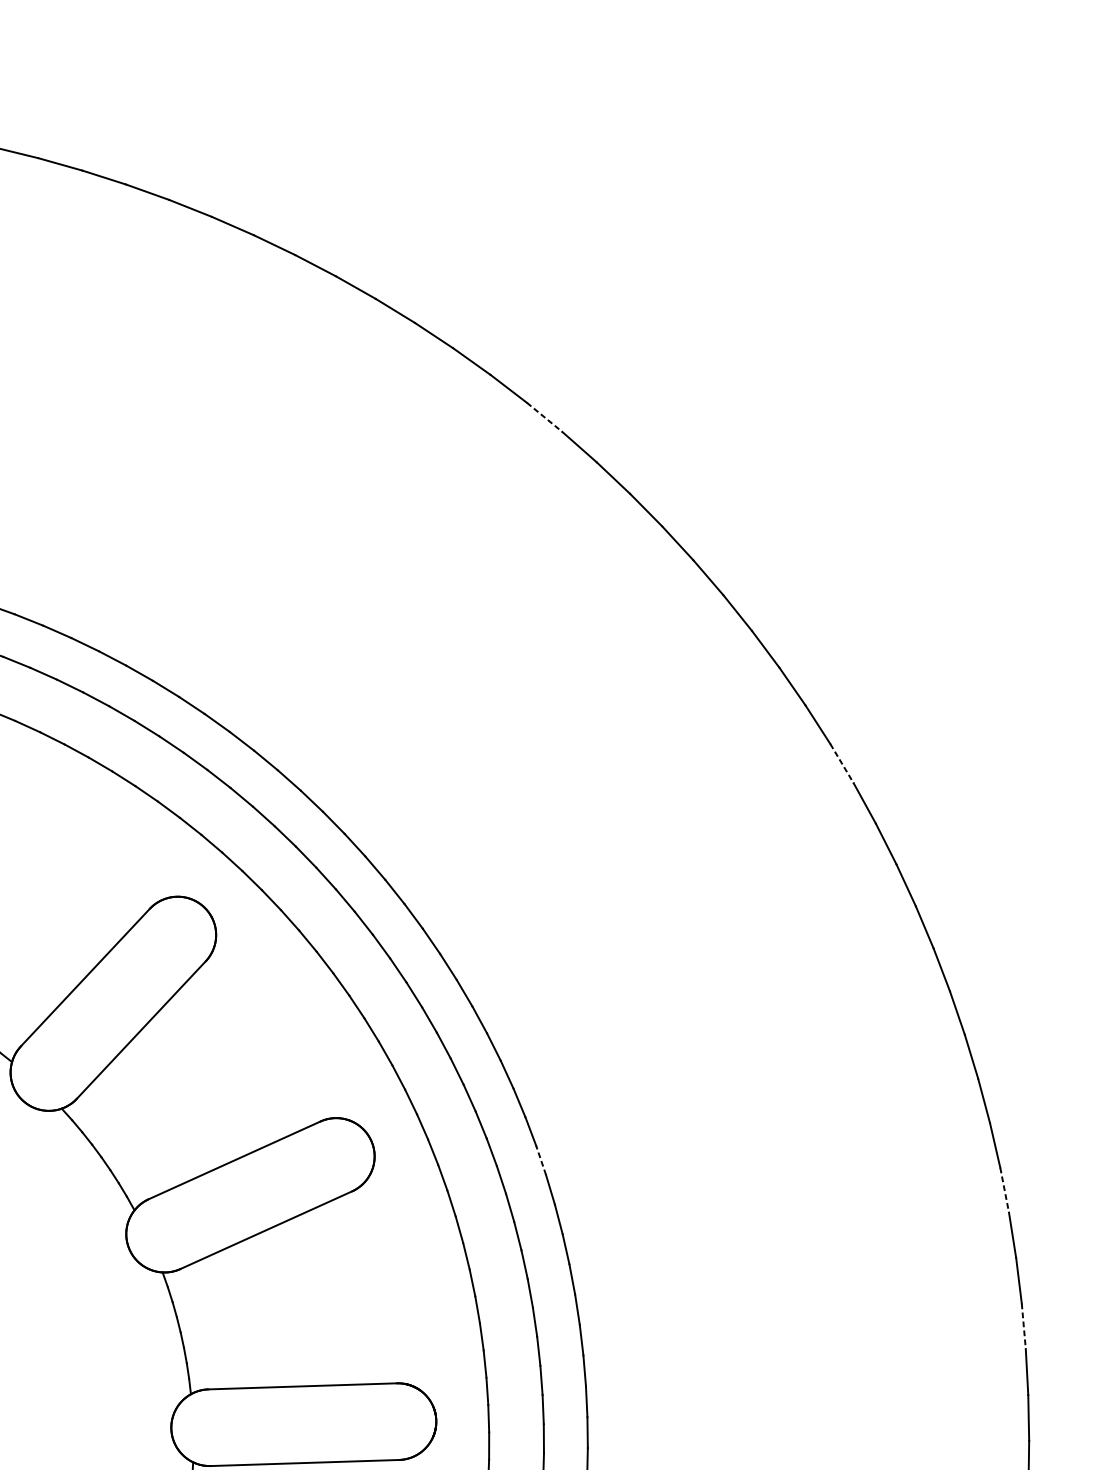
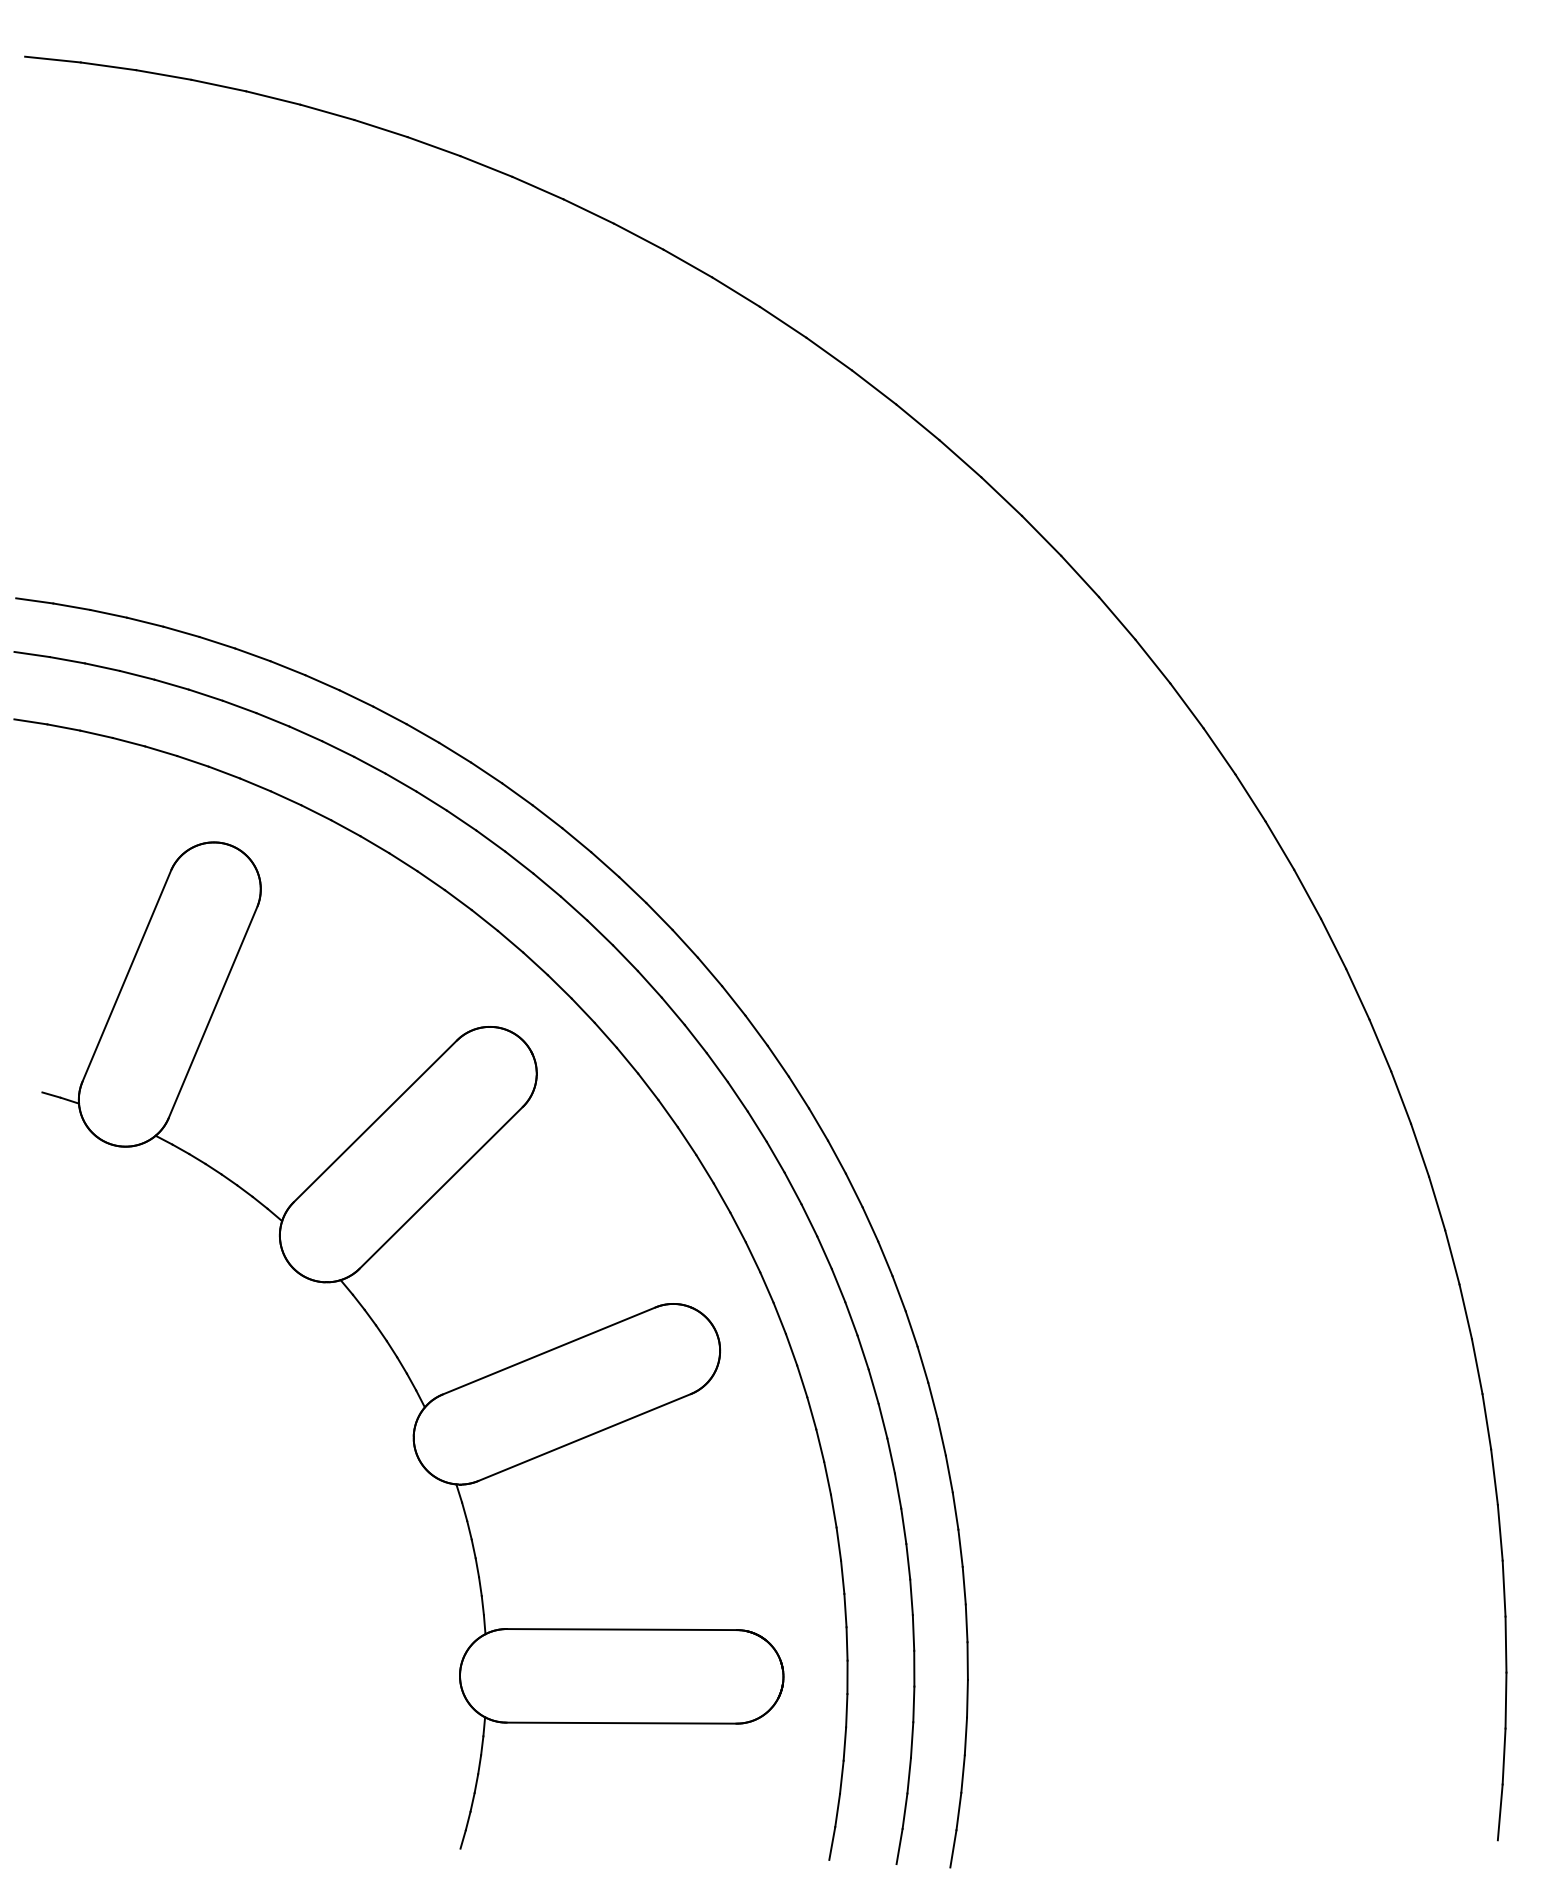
line: (544, 417) -> (960, 458), dashed -> solid
line: (841, 763) -> (1307, 894), dashed -> solid
line: (540, 1160) -> (922, 1364), dashed -> solid
line: (1004, 1190) -> (1486, 1421), dashed -> solid
line: (1024, 1326) -> (1504, 1588), dashed -> solid

